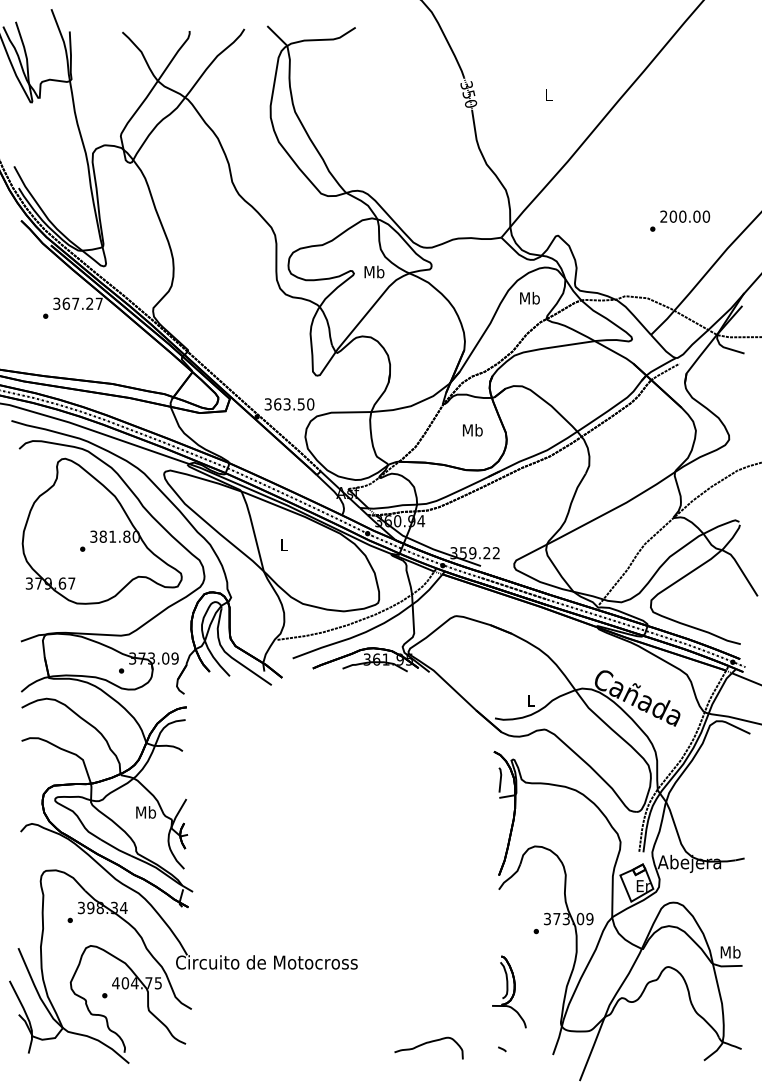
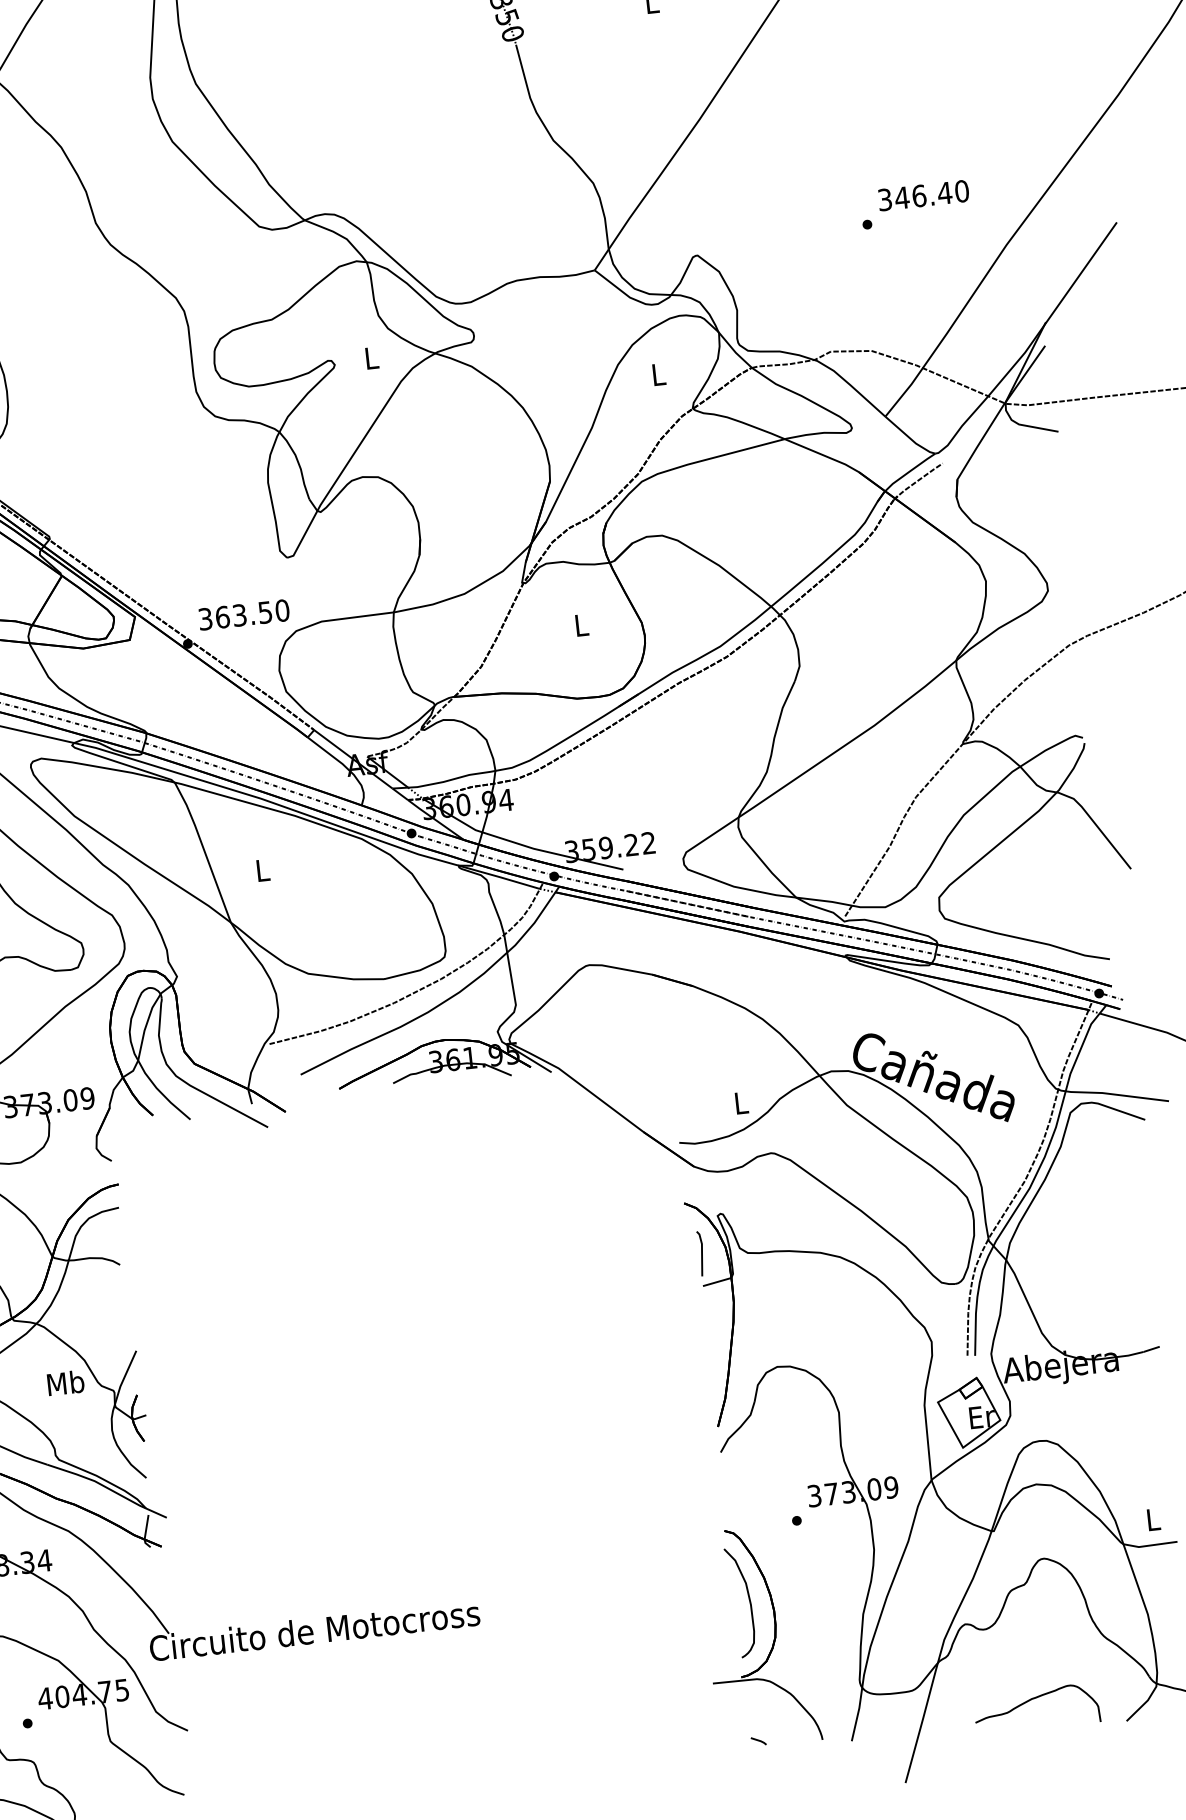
text: (680, 216) -> (915, 196), 200.00 -> 346.40
text: (374, 271) -> (371, 357), Mb -> L
text: (529, 297) -> (657, 373), Mb -> L
text: (472, 430) -> (580, 625), Mb -> L
text: (730, 952) -> (1152, 1519), Mb -> L
part: (508, 991) -> (758, 1635), size x1.67
curve: (428, 1043) -> (1035, 1699), moved

